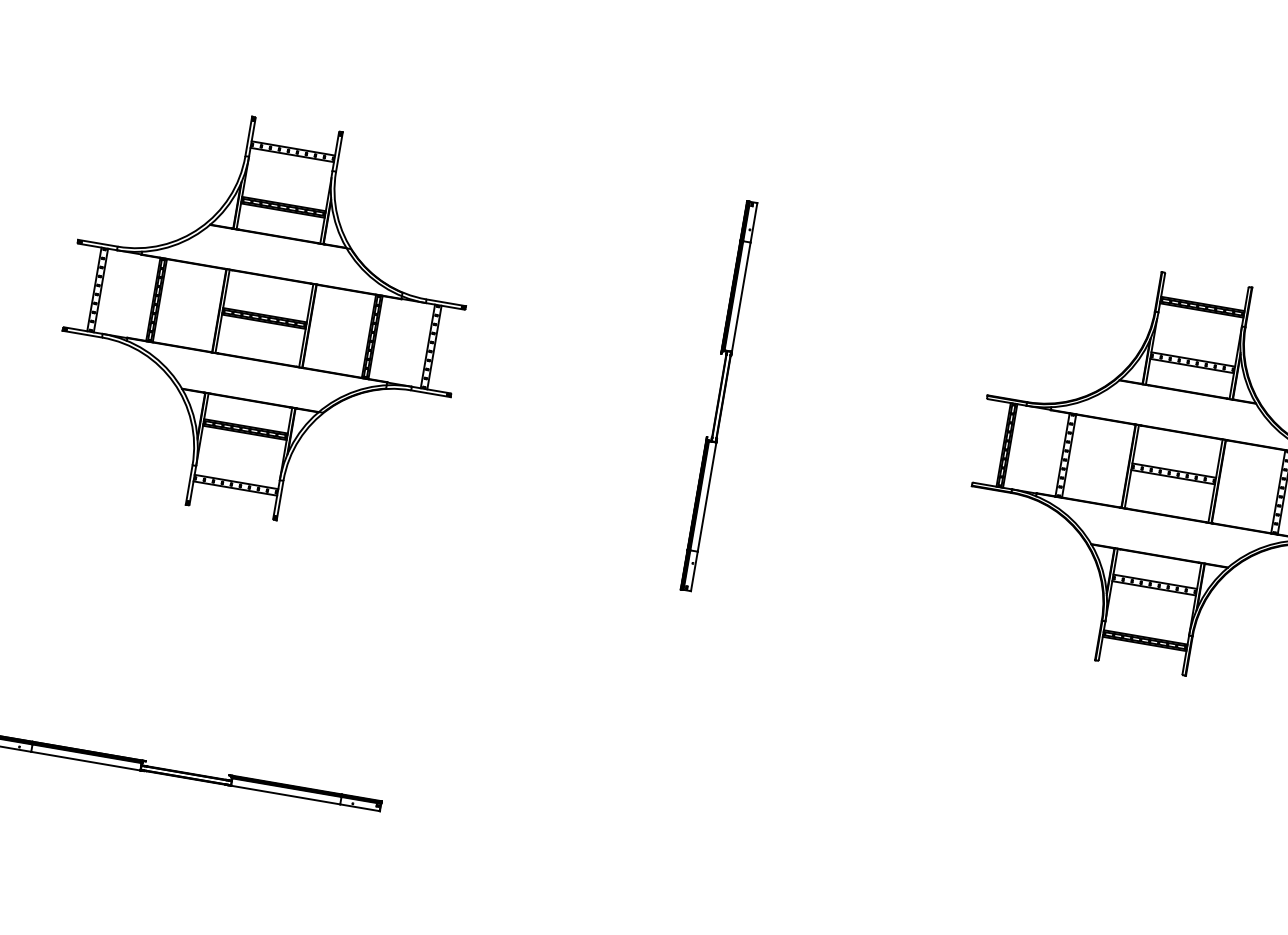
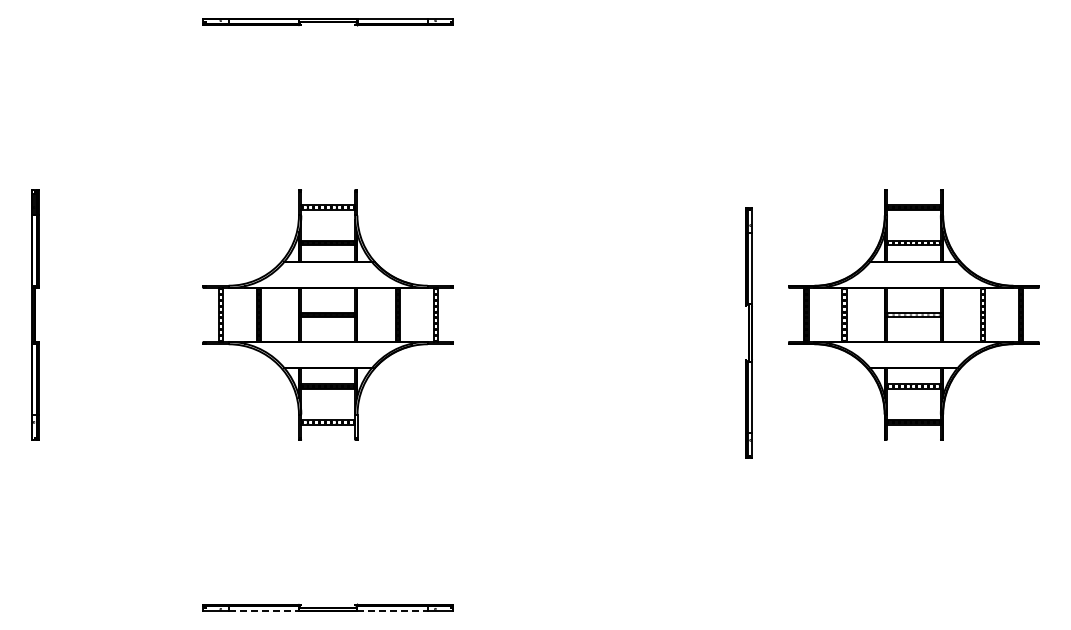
part: (718, 395) -> (748, 332), moved
line: (86, 761) -> (264, 611), solid -> dashed
line: (287, 794) -> (393, 610), solid -> dashed

